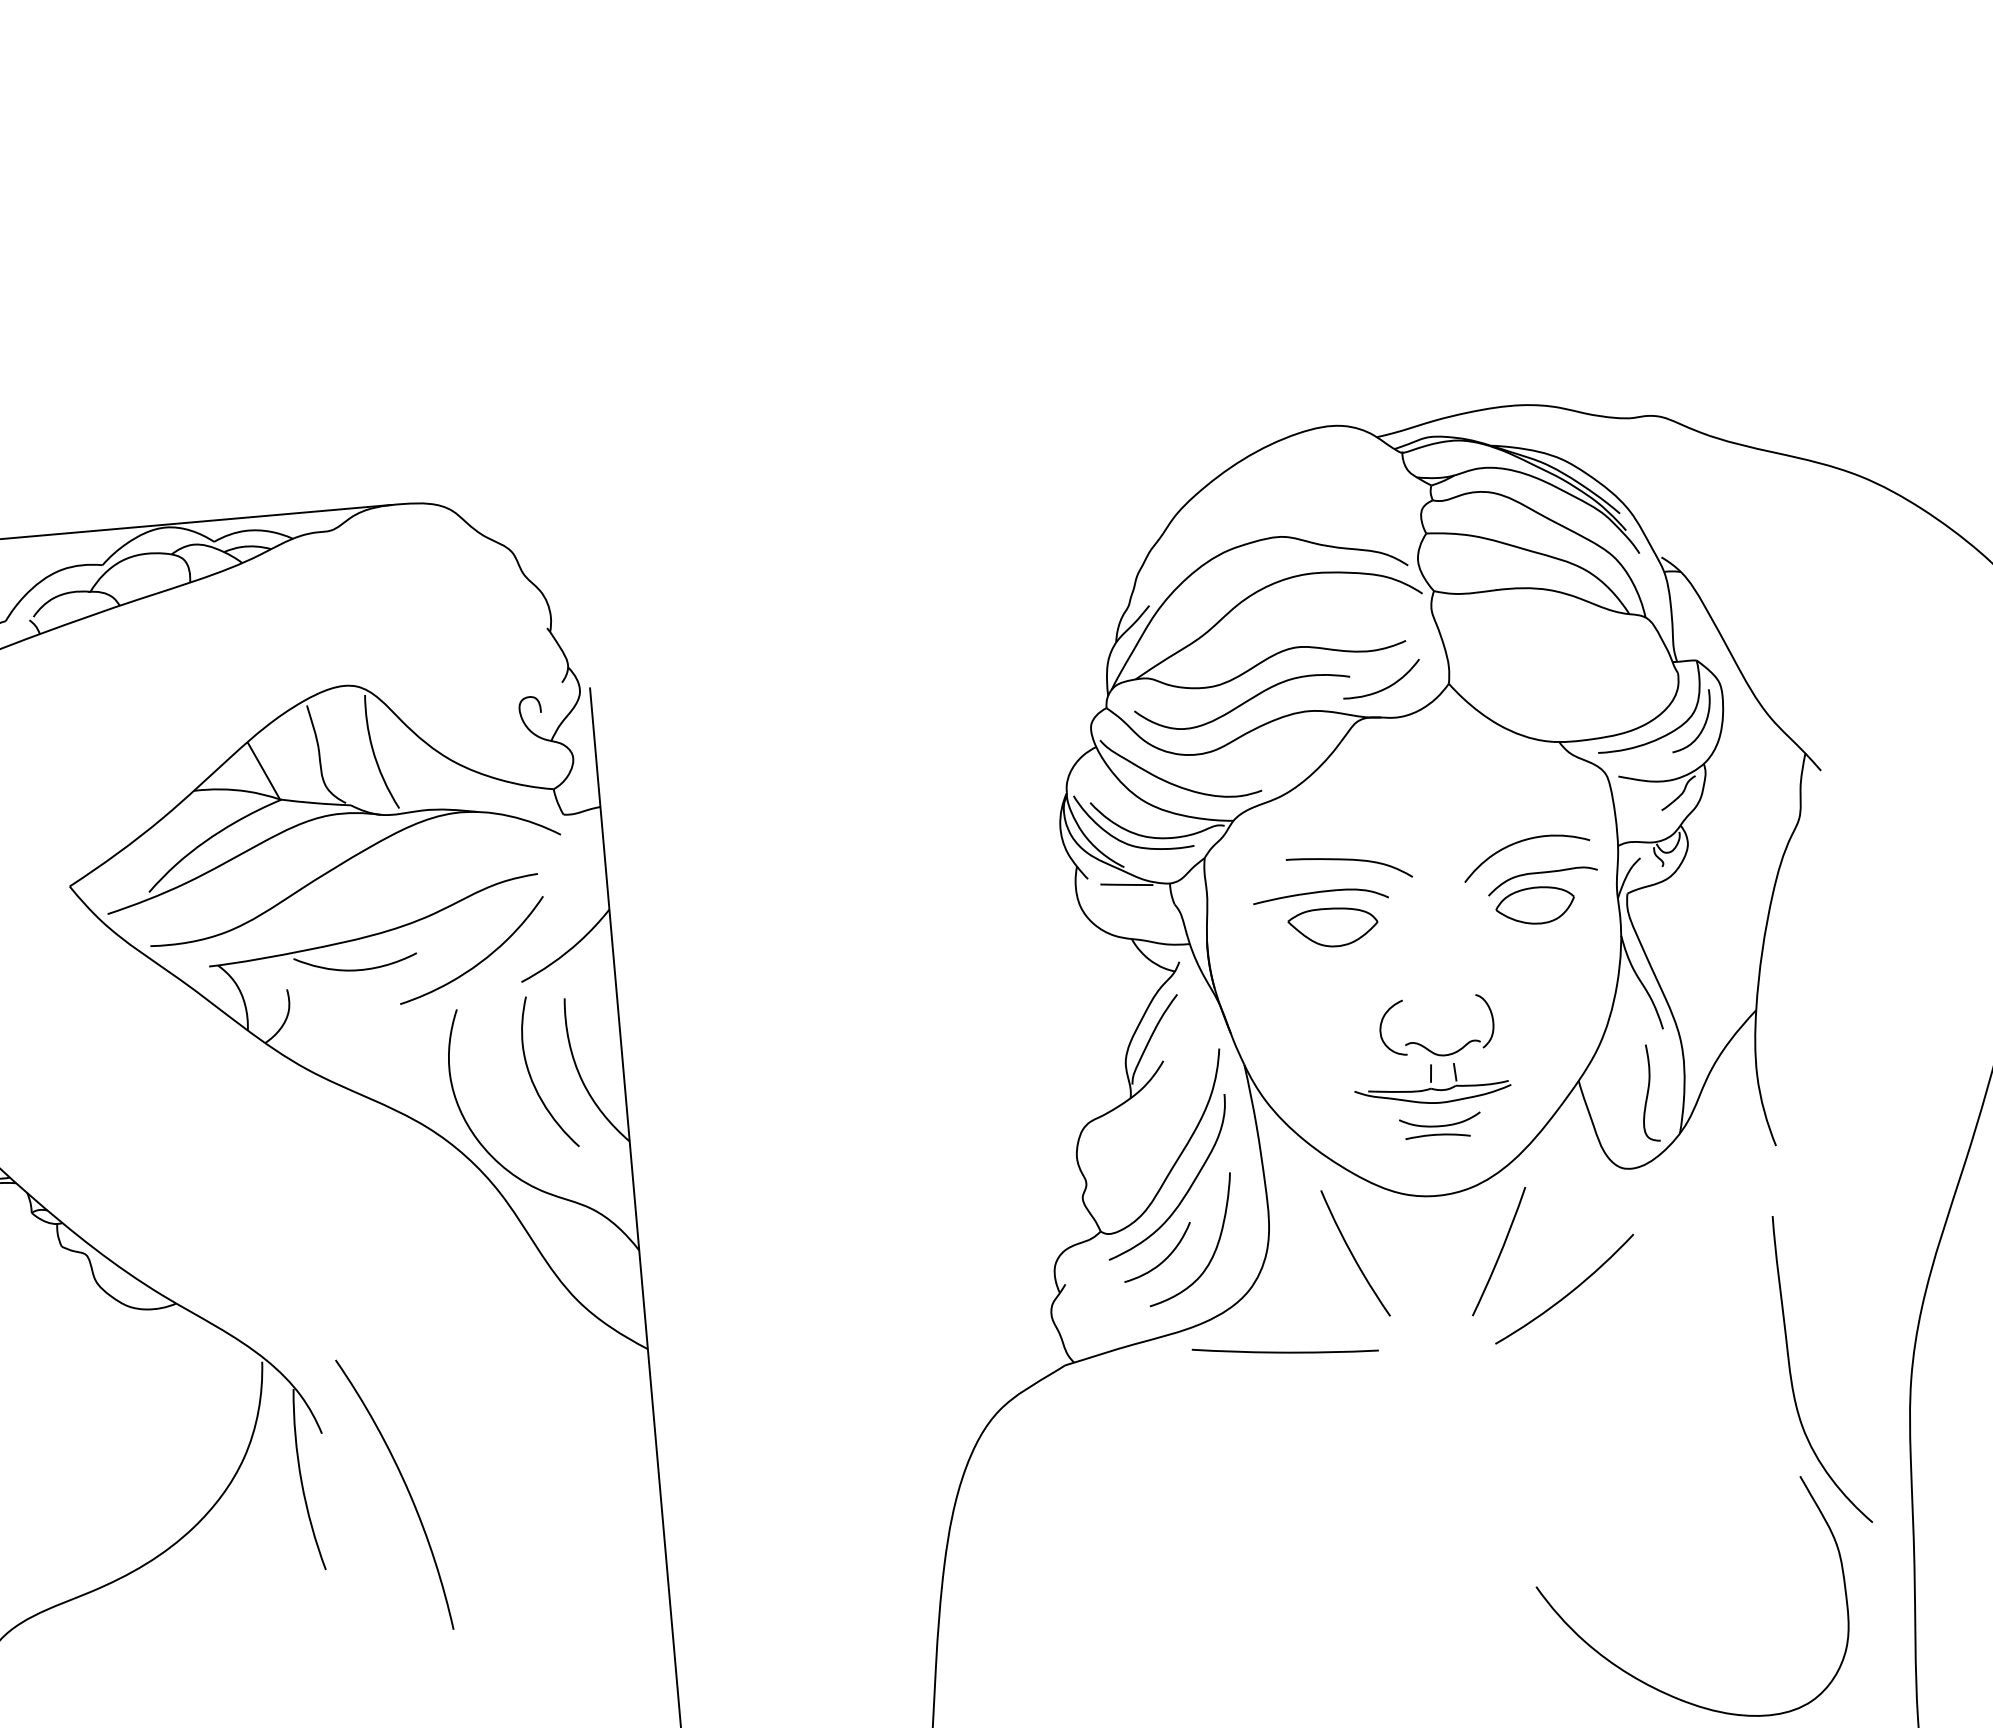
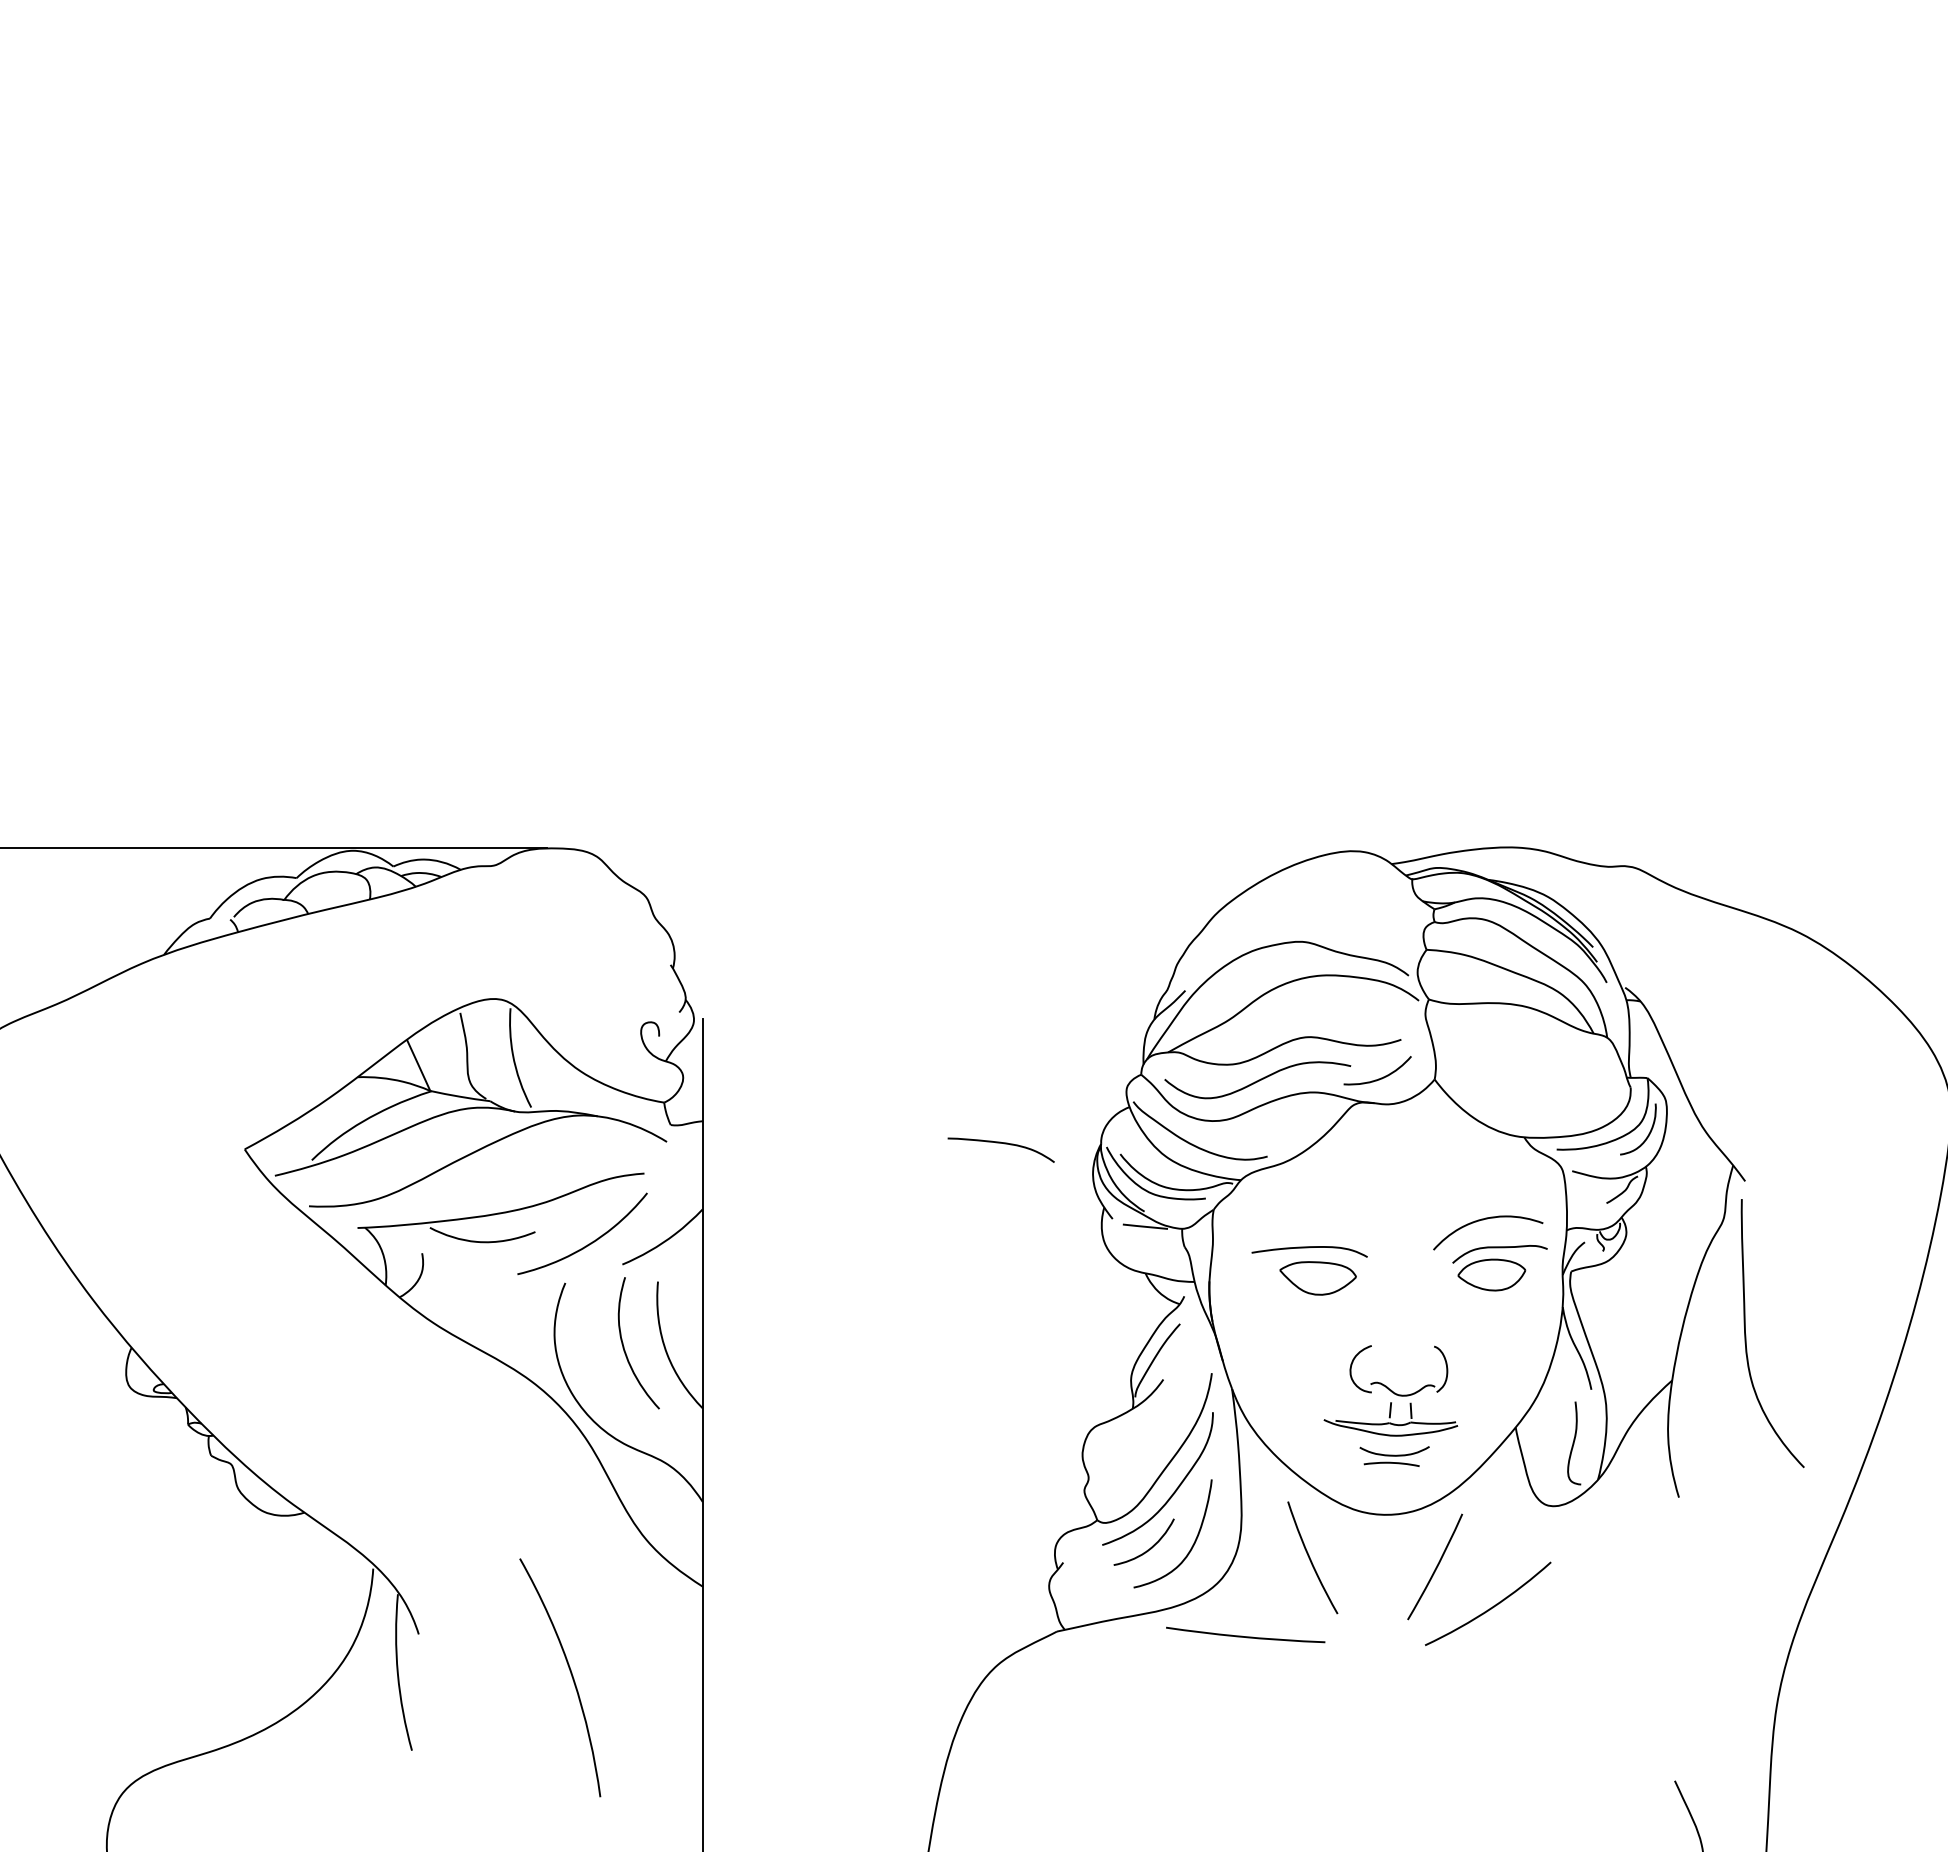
curve: (1347, 860) -> (1000, 1143), moved
curve: (1791, 1373) -> (1746, 1334), moved
curve: (406, 1489) -> (570, 1674), moved

